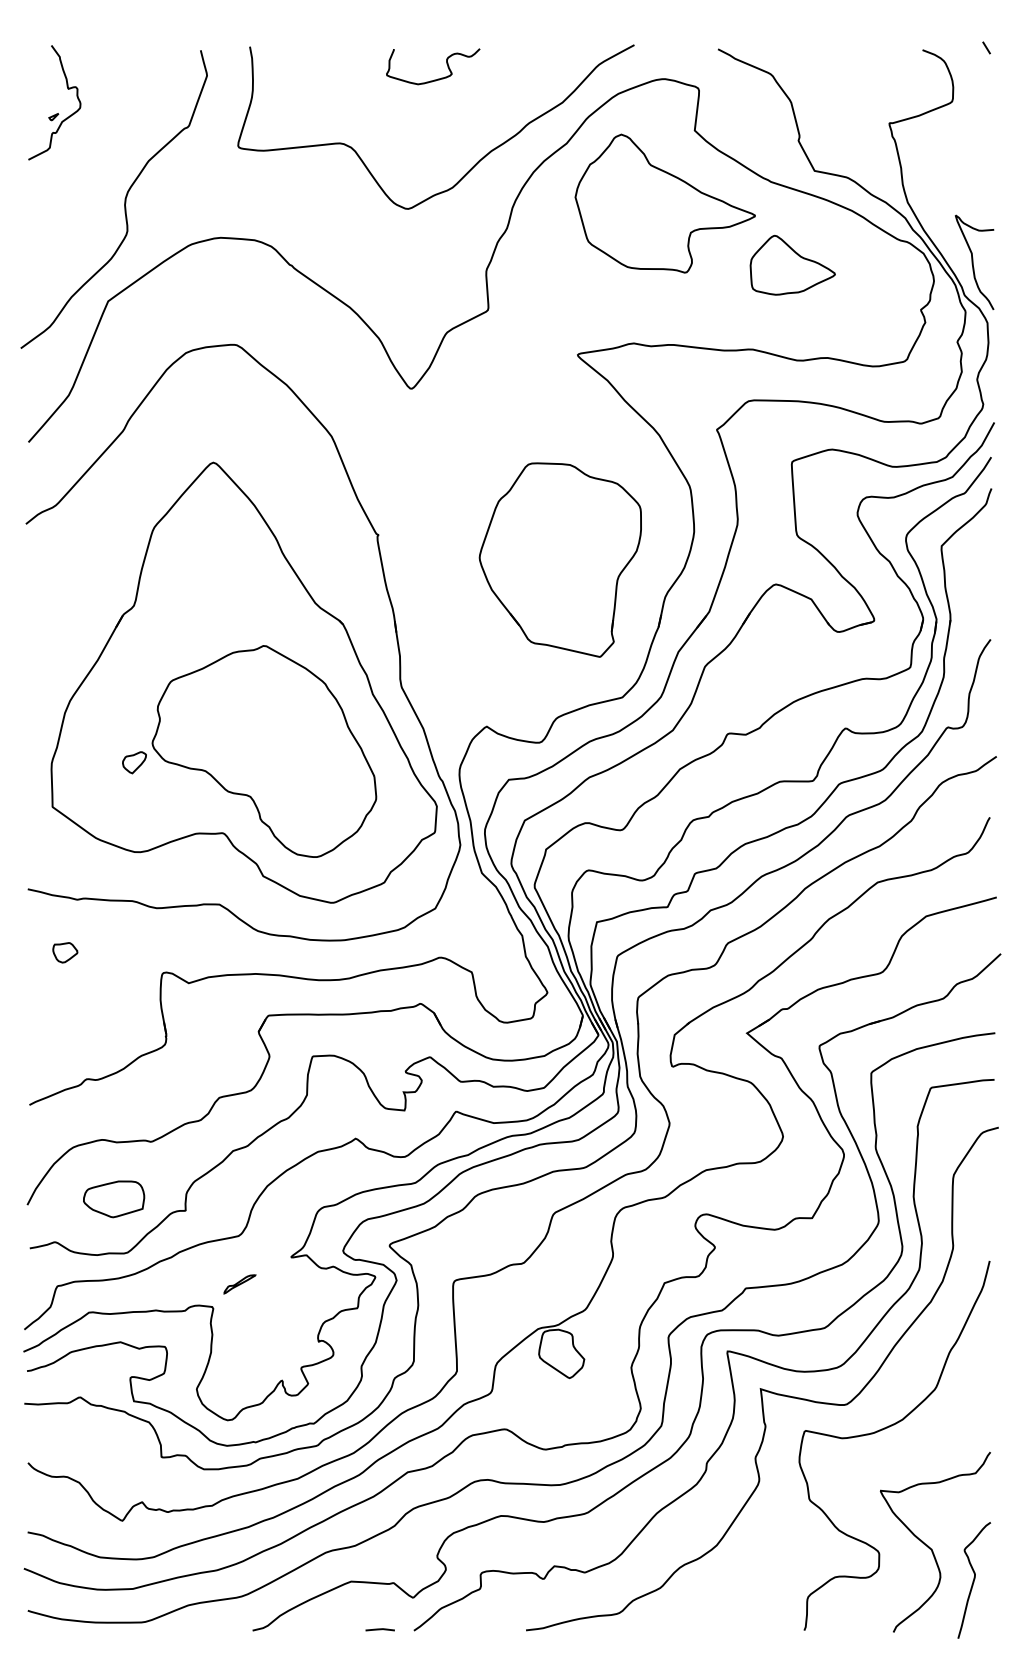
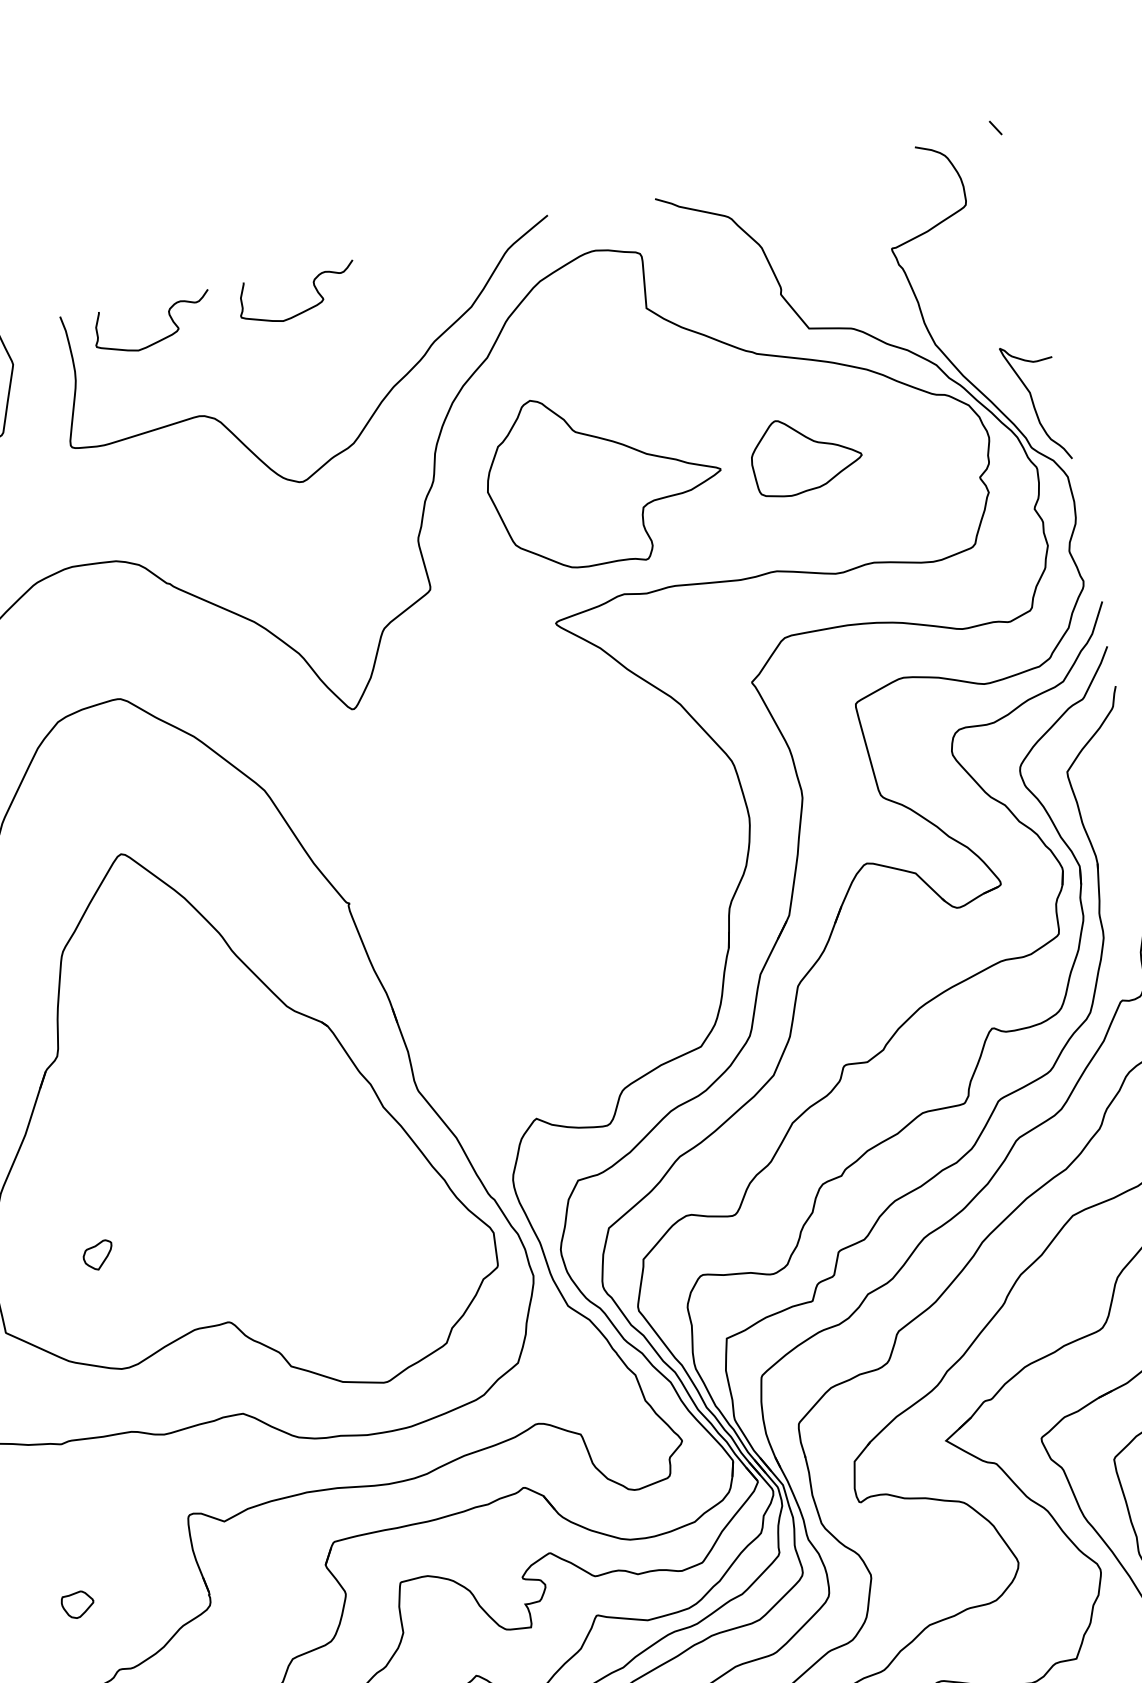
curve: (324, 78) -> (162, 337), added
part: (664, 203) -> (602, 477), moved
part: (559, 559) -> (585, 887), removed
part: (264, 751) -> (260, 1207), removed
part: (65, 952) -> (78, 1604), moved

